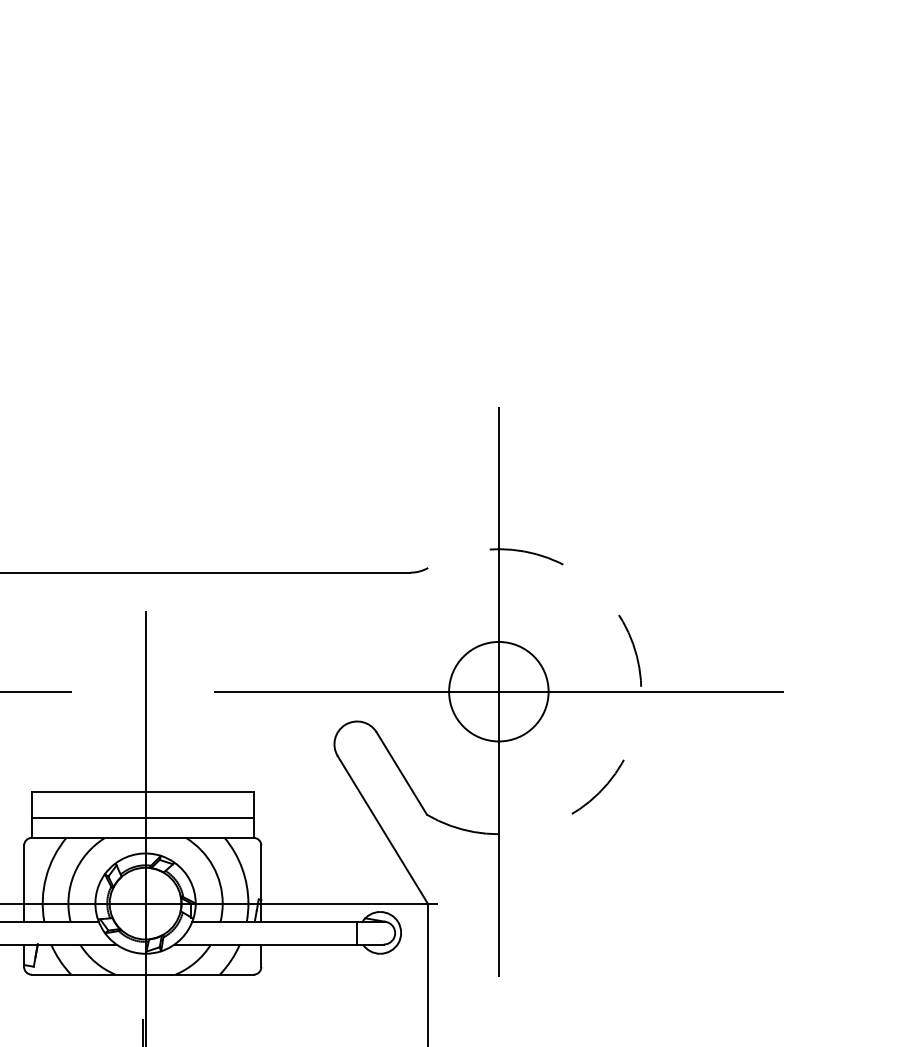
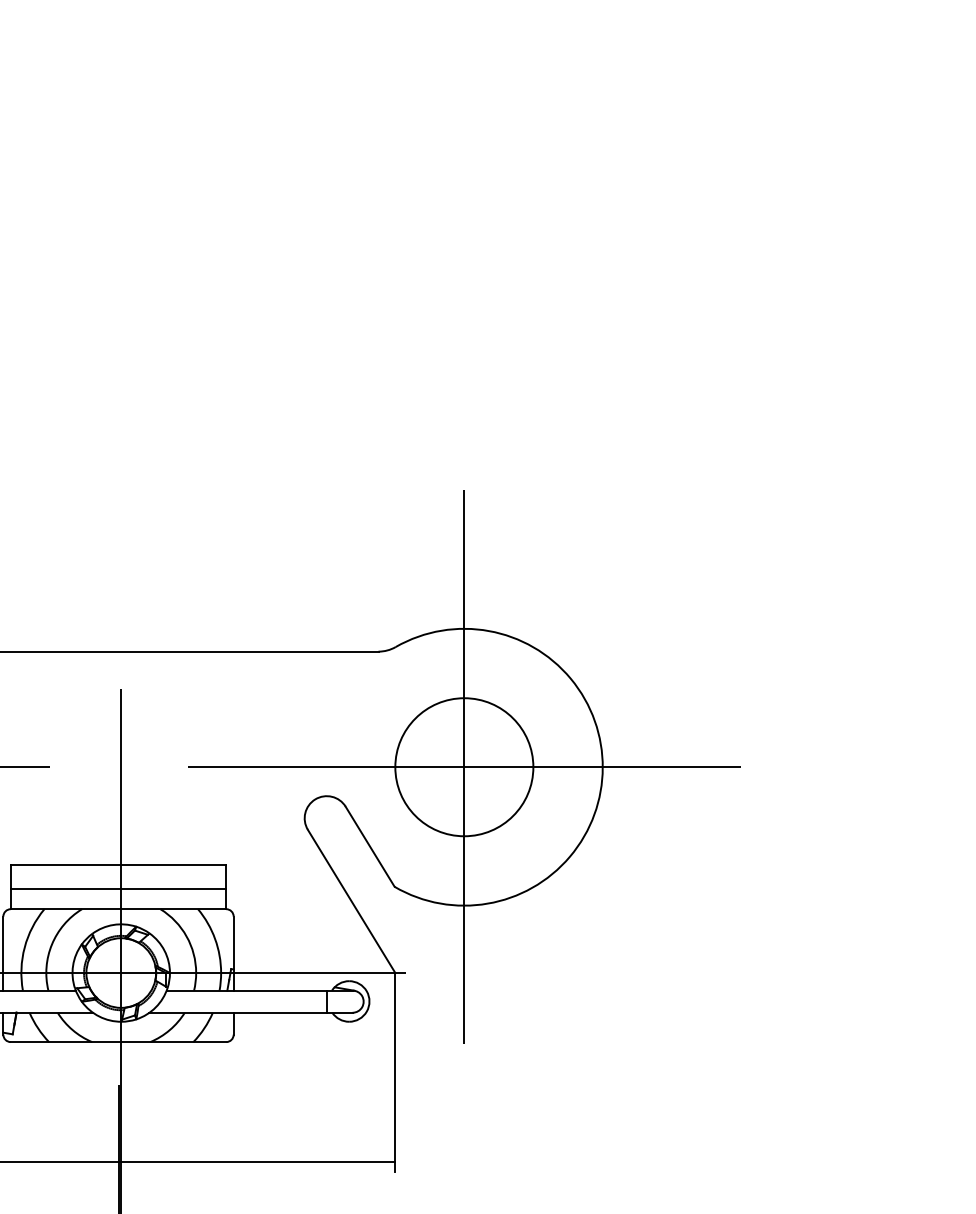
circle: (499, 691) -> (464, 767), size x1.43
arc: (641, 691) -> (602, 767), dashed -> solid

